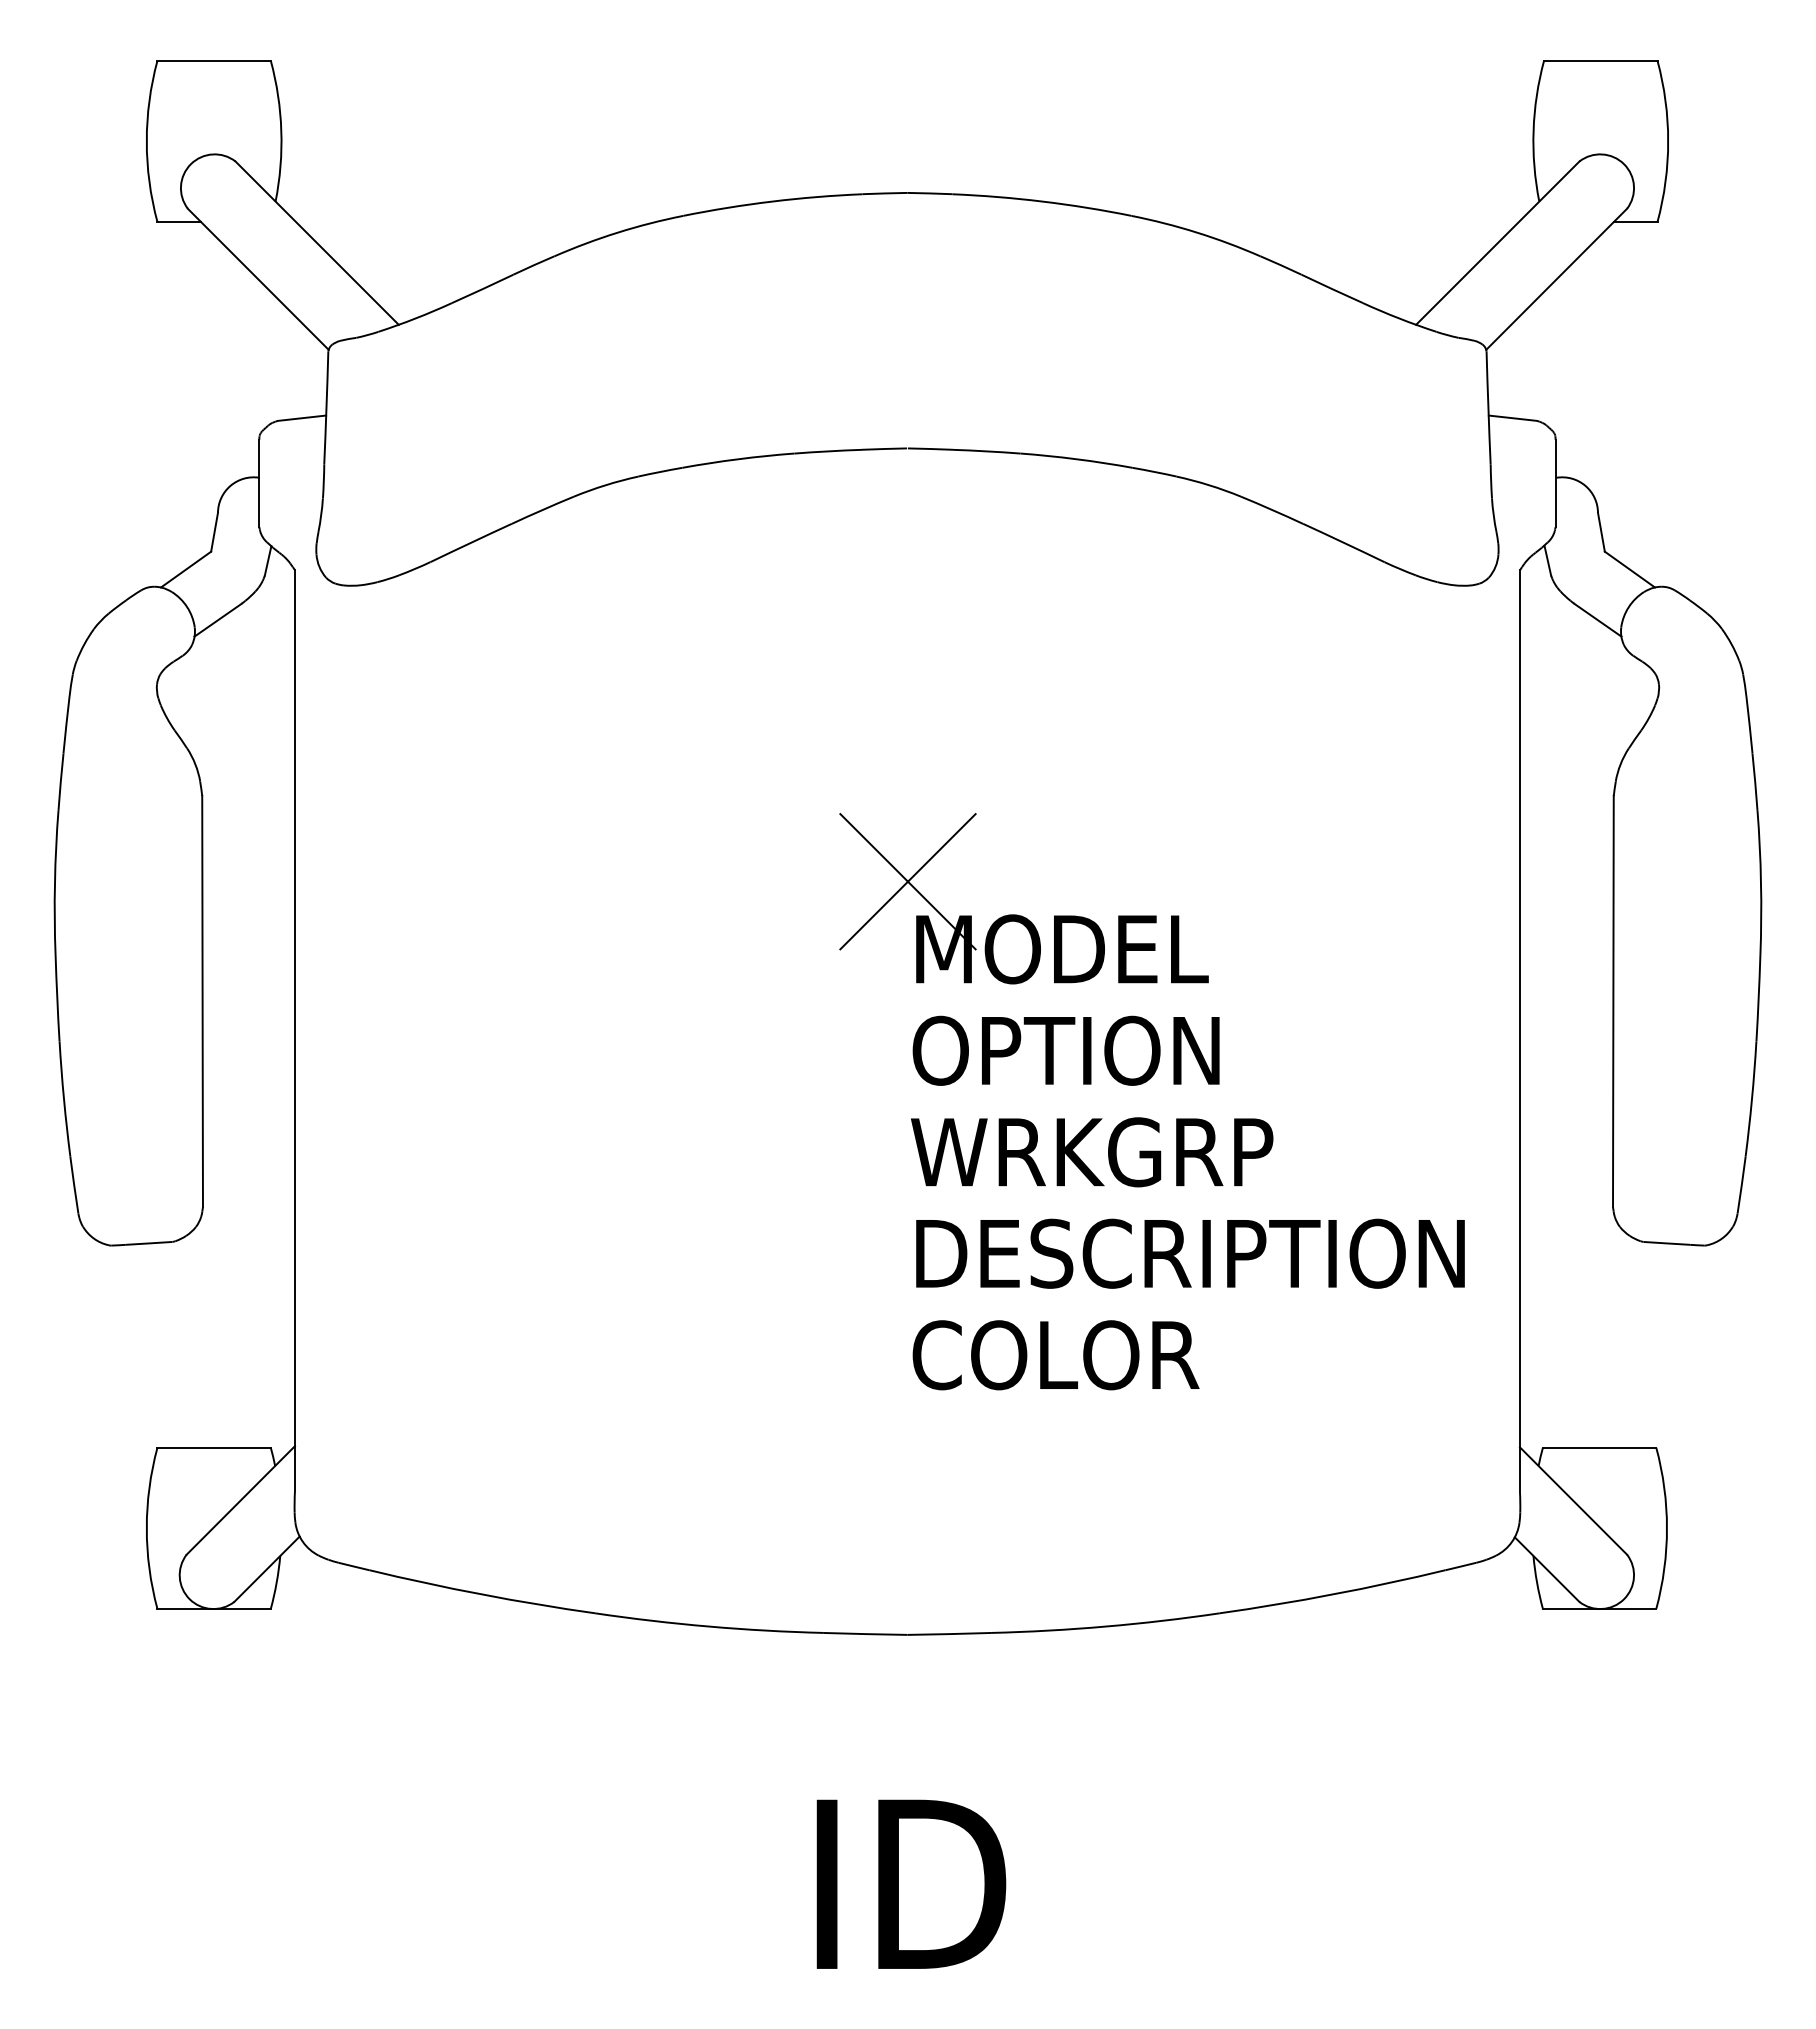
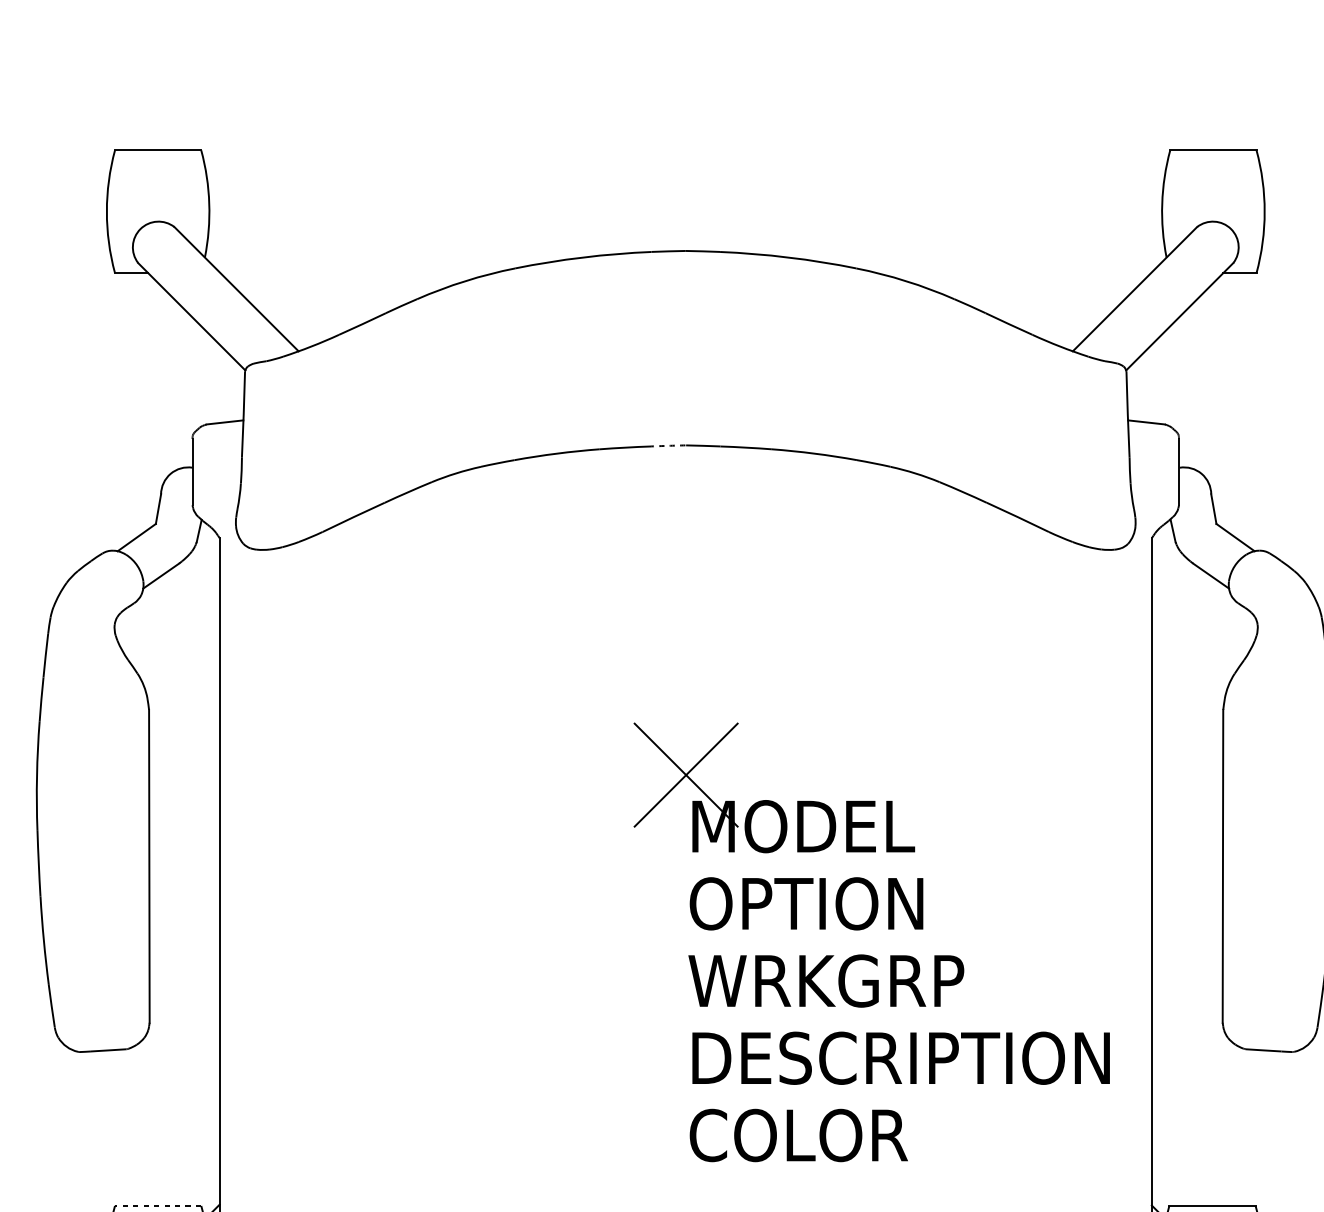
arc: (884, 449) -> (668, 446), solid -> dashed
line: (214, 1447) -> (158, 1205), solid -> dashed

